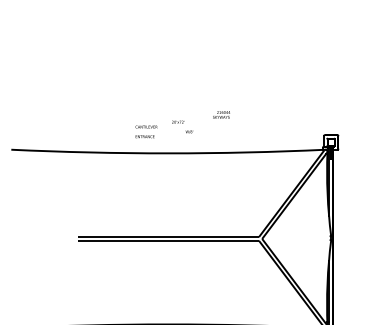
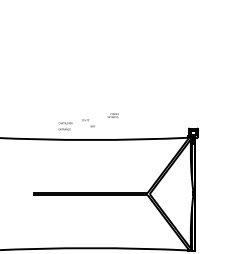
text: (182, 124) -> (88, 121), moved

